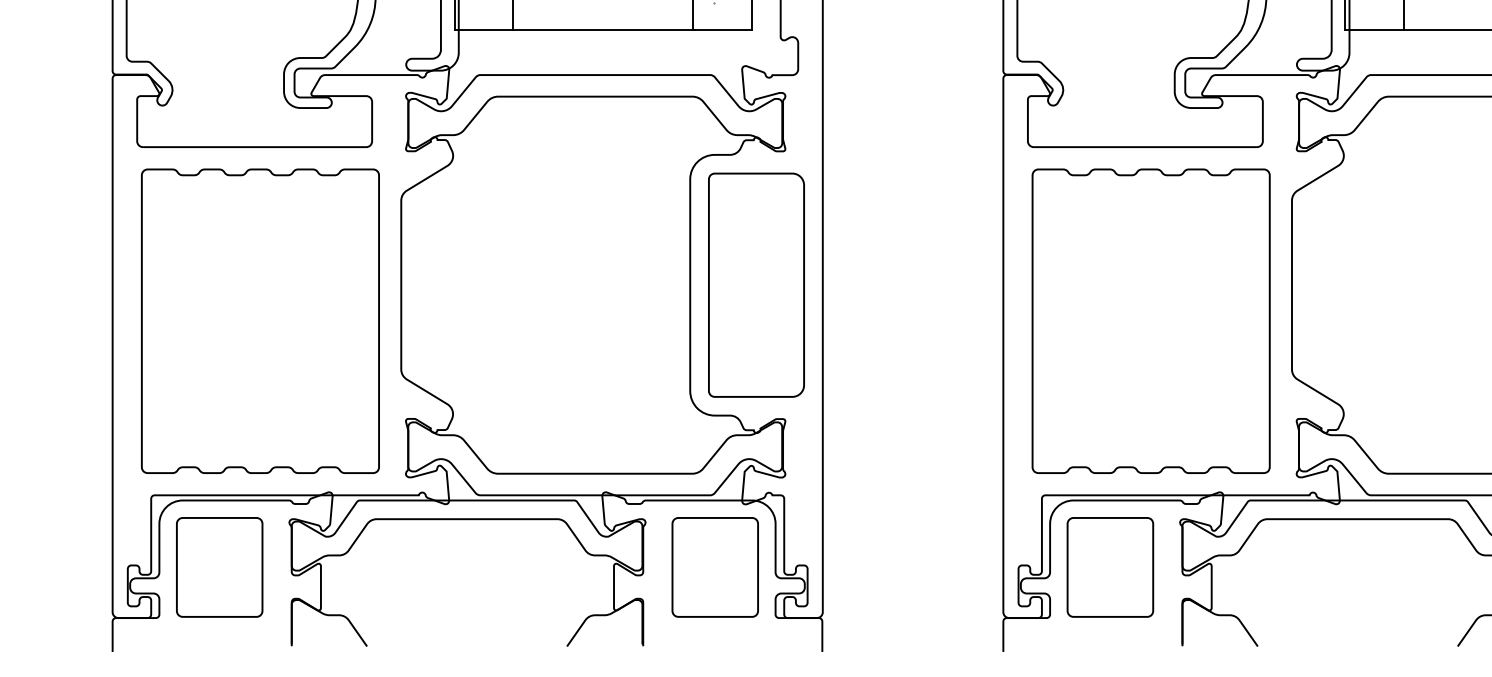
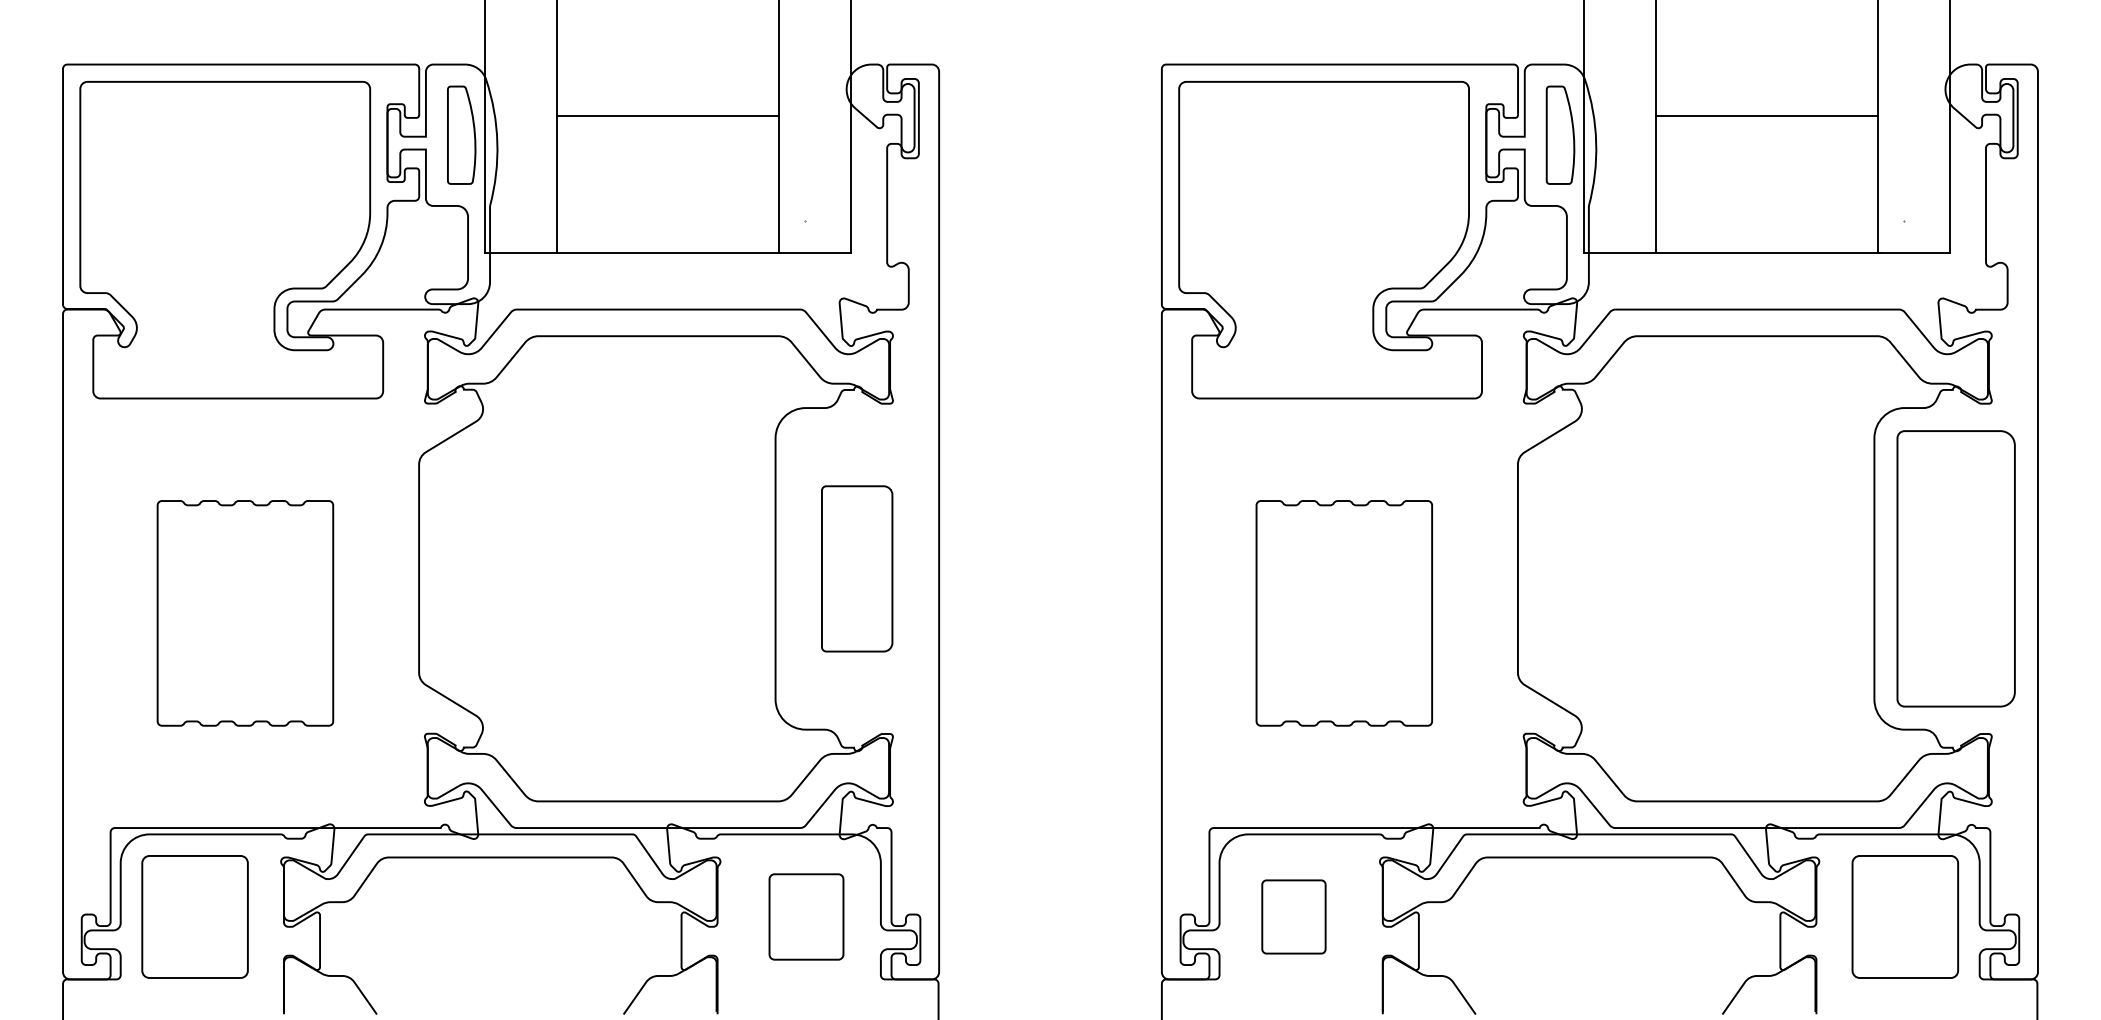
part: (755, 284) -> (856, 568), size x0.6
part: (260, 321) -> (245, 613), size x0.6
part: (1151, 321) -> (1344, 613), size x0.6
part: (715, 567) -> (806, 916), size x0.7
part: (1110, 567) -> (1293, 916), size x0.6

